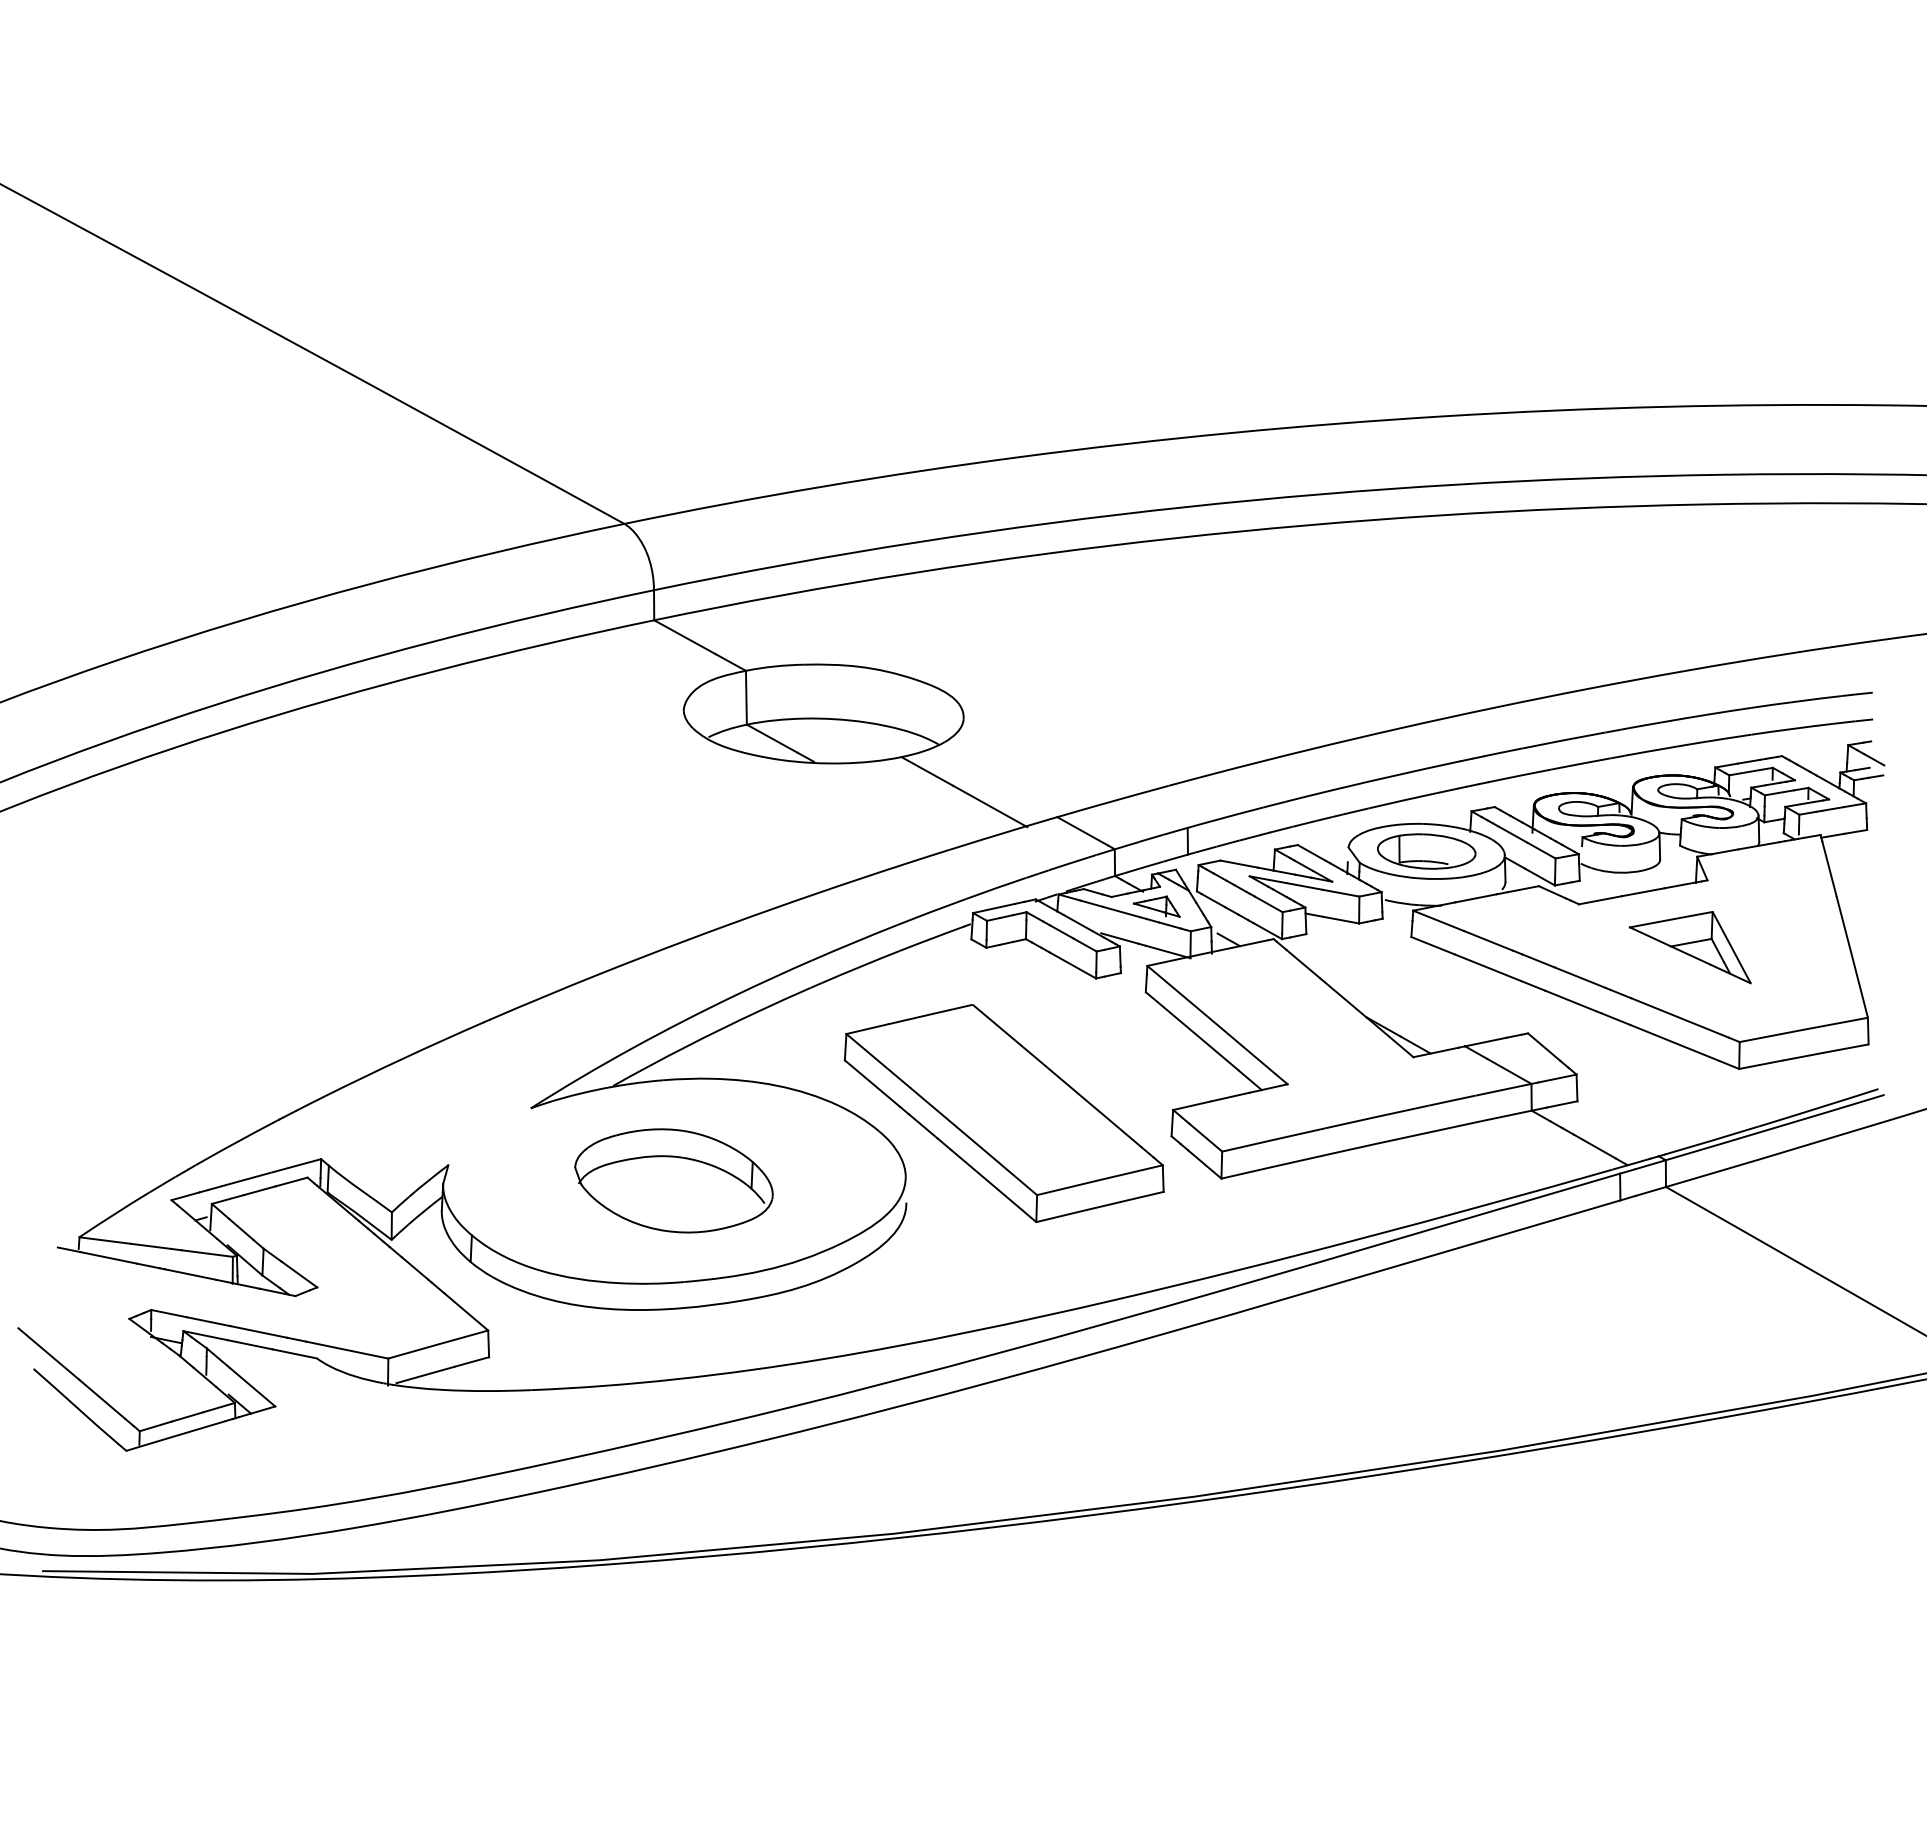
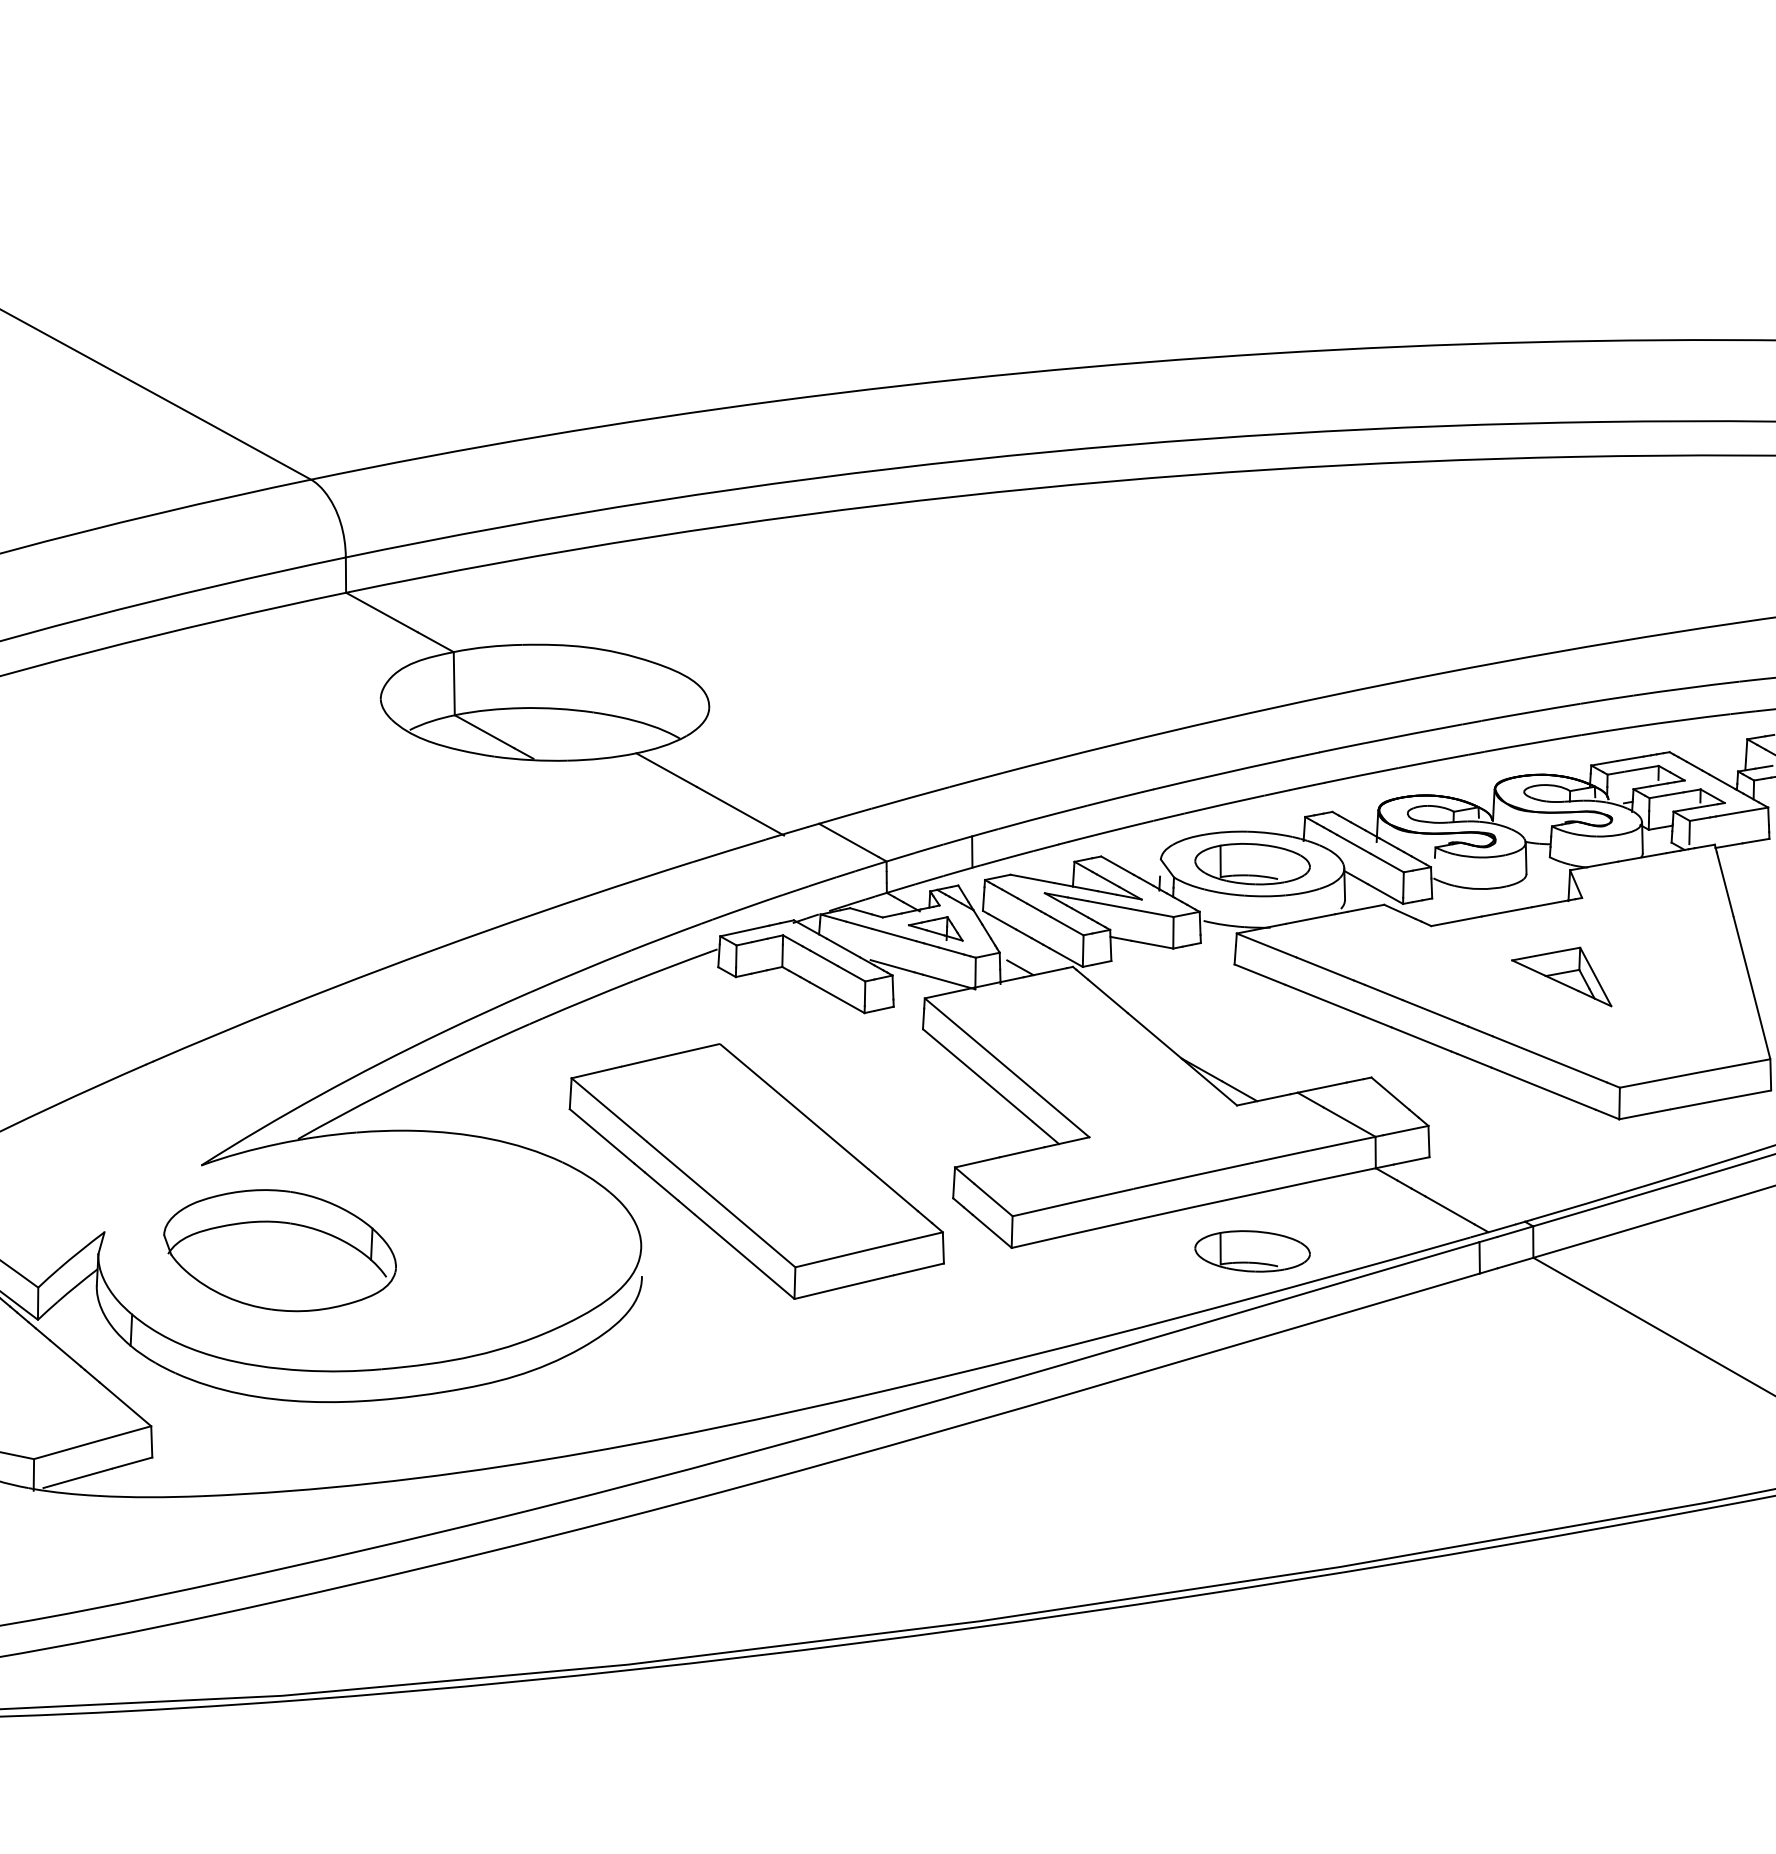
part: (1689, 947) -> (1560, 976), size x0.7
part: (673, 1180) -> (279, 1250), moved
part: (1426, 1181) -> (1252, 1251), added

